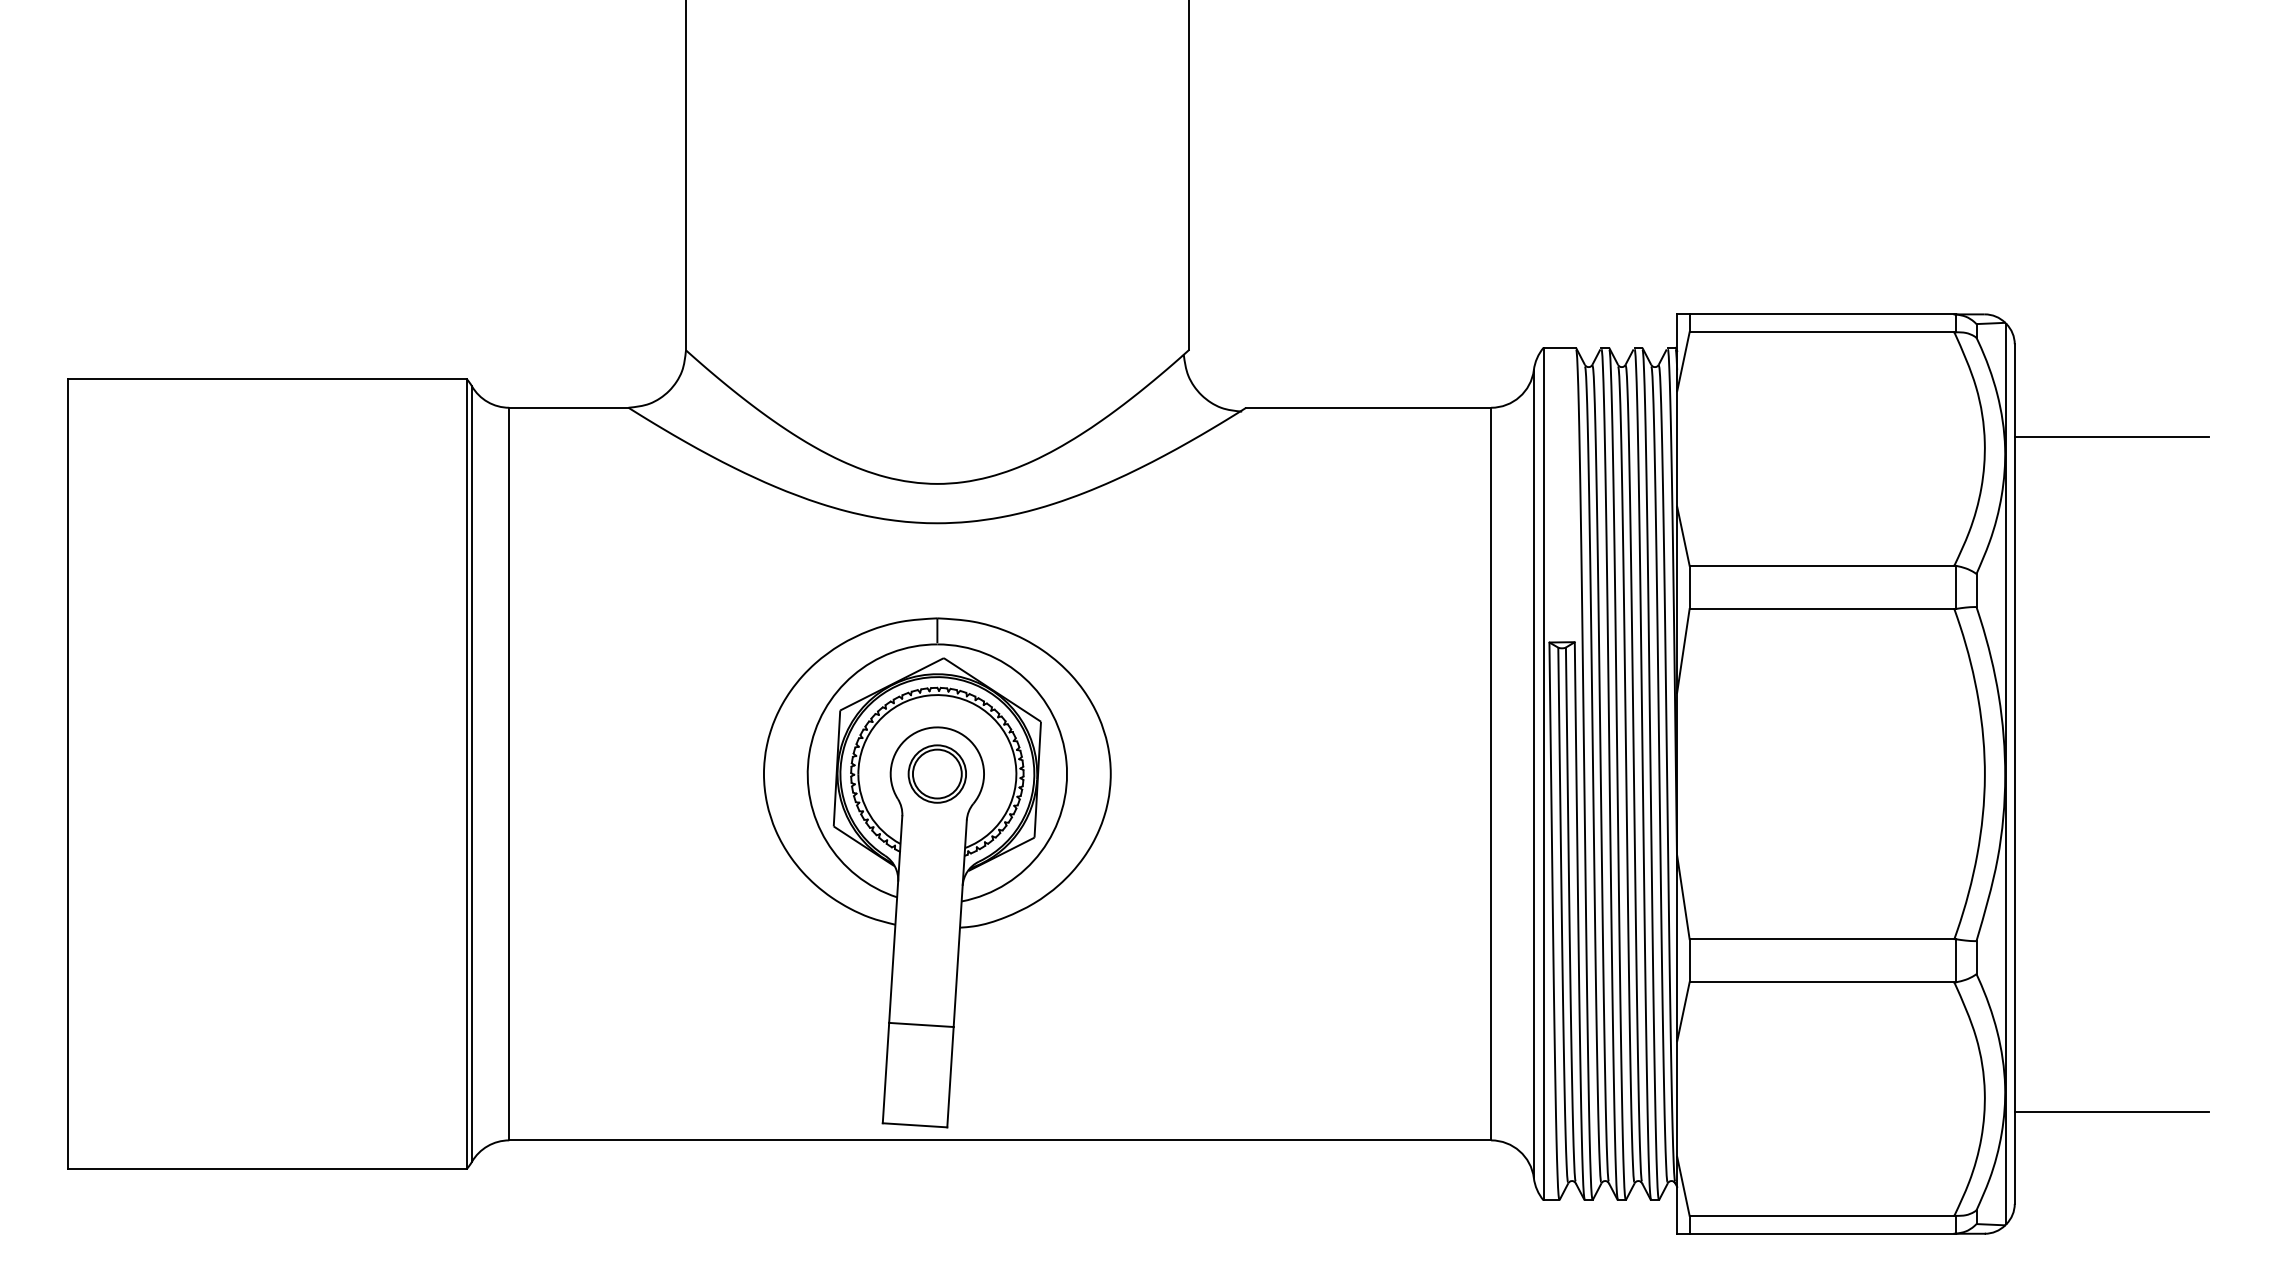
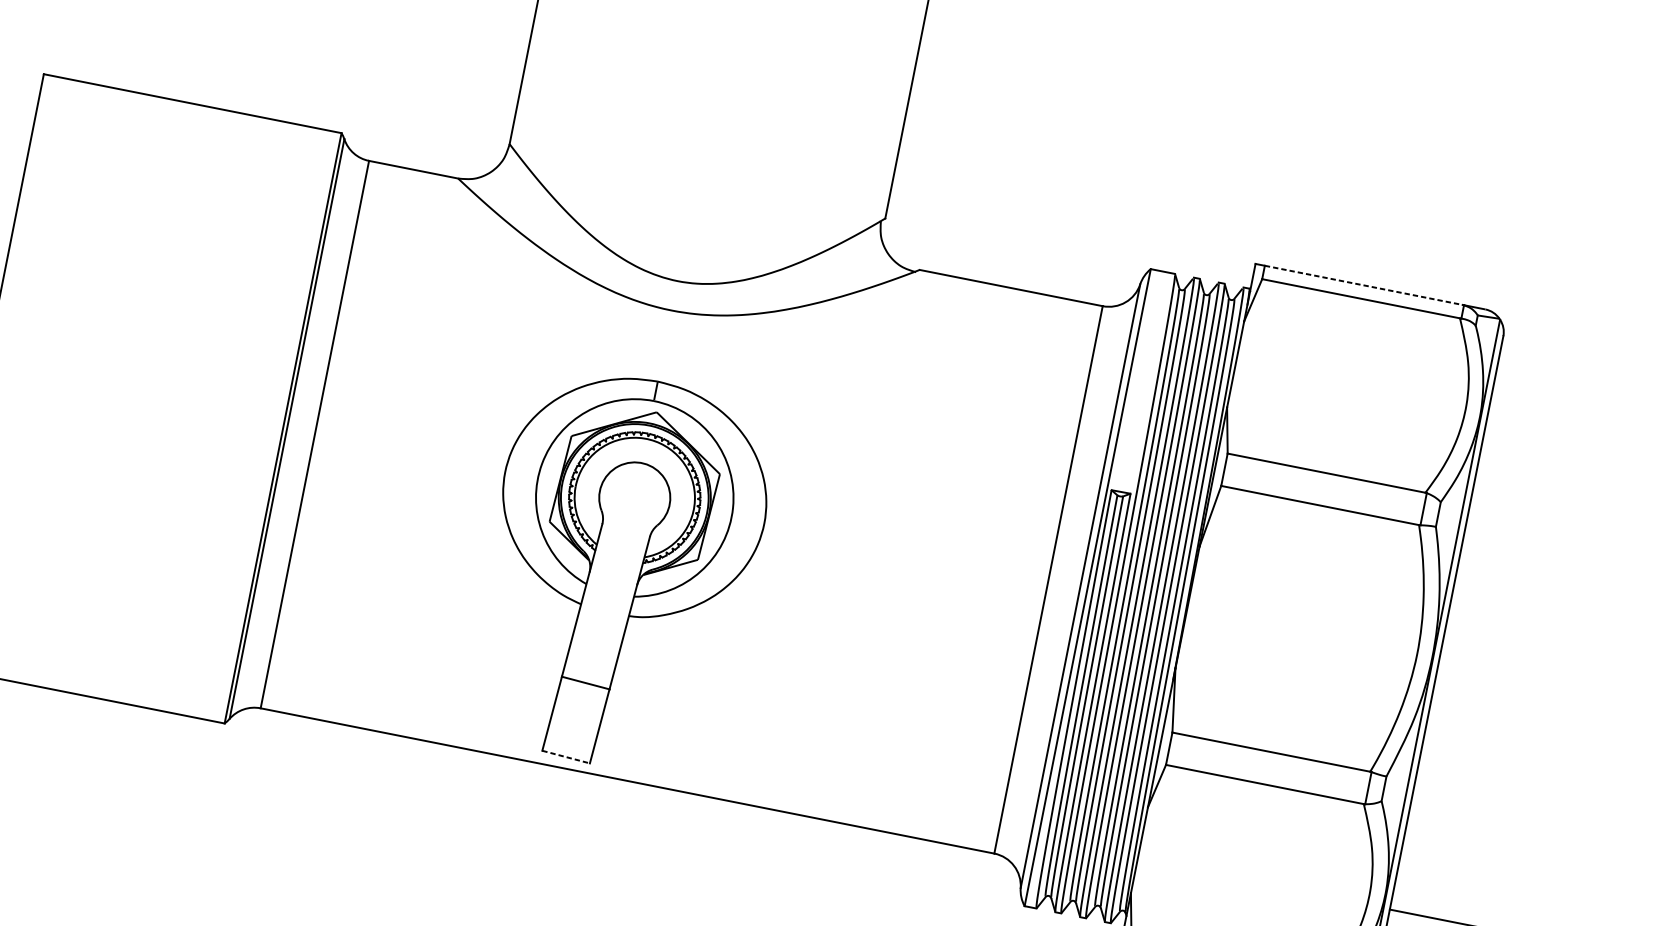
line: (1822, 314) -> (1364, 285), solid -> dashed
line: (2111, 436) -> (1562, 419), removed
part: (936, 773) -> (634, 497), removed
line: (915, 1125) -> (566, 757), solid -> dashed

